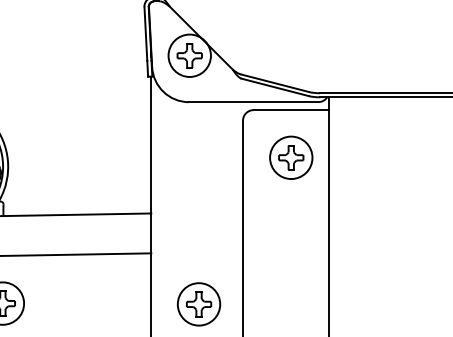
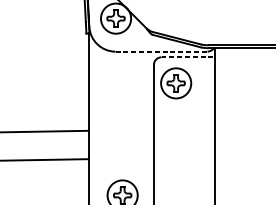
line: (253, 102) -> (161, 51), solid -> dashed
line: (291, 110) -> (188, 57), solid -> dashed
part: (291, 157) -> (176, 83), moved

